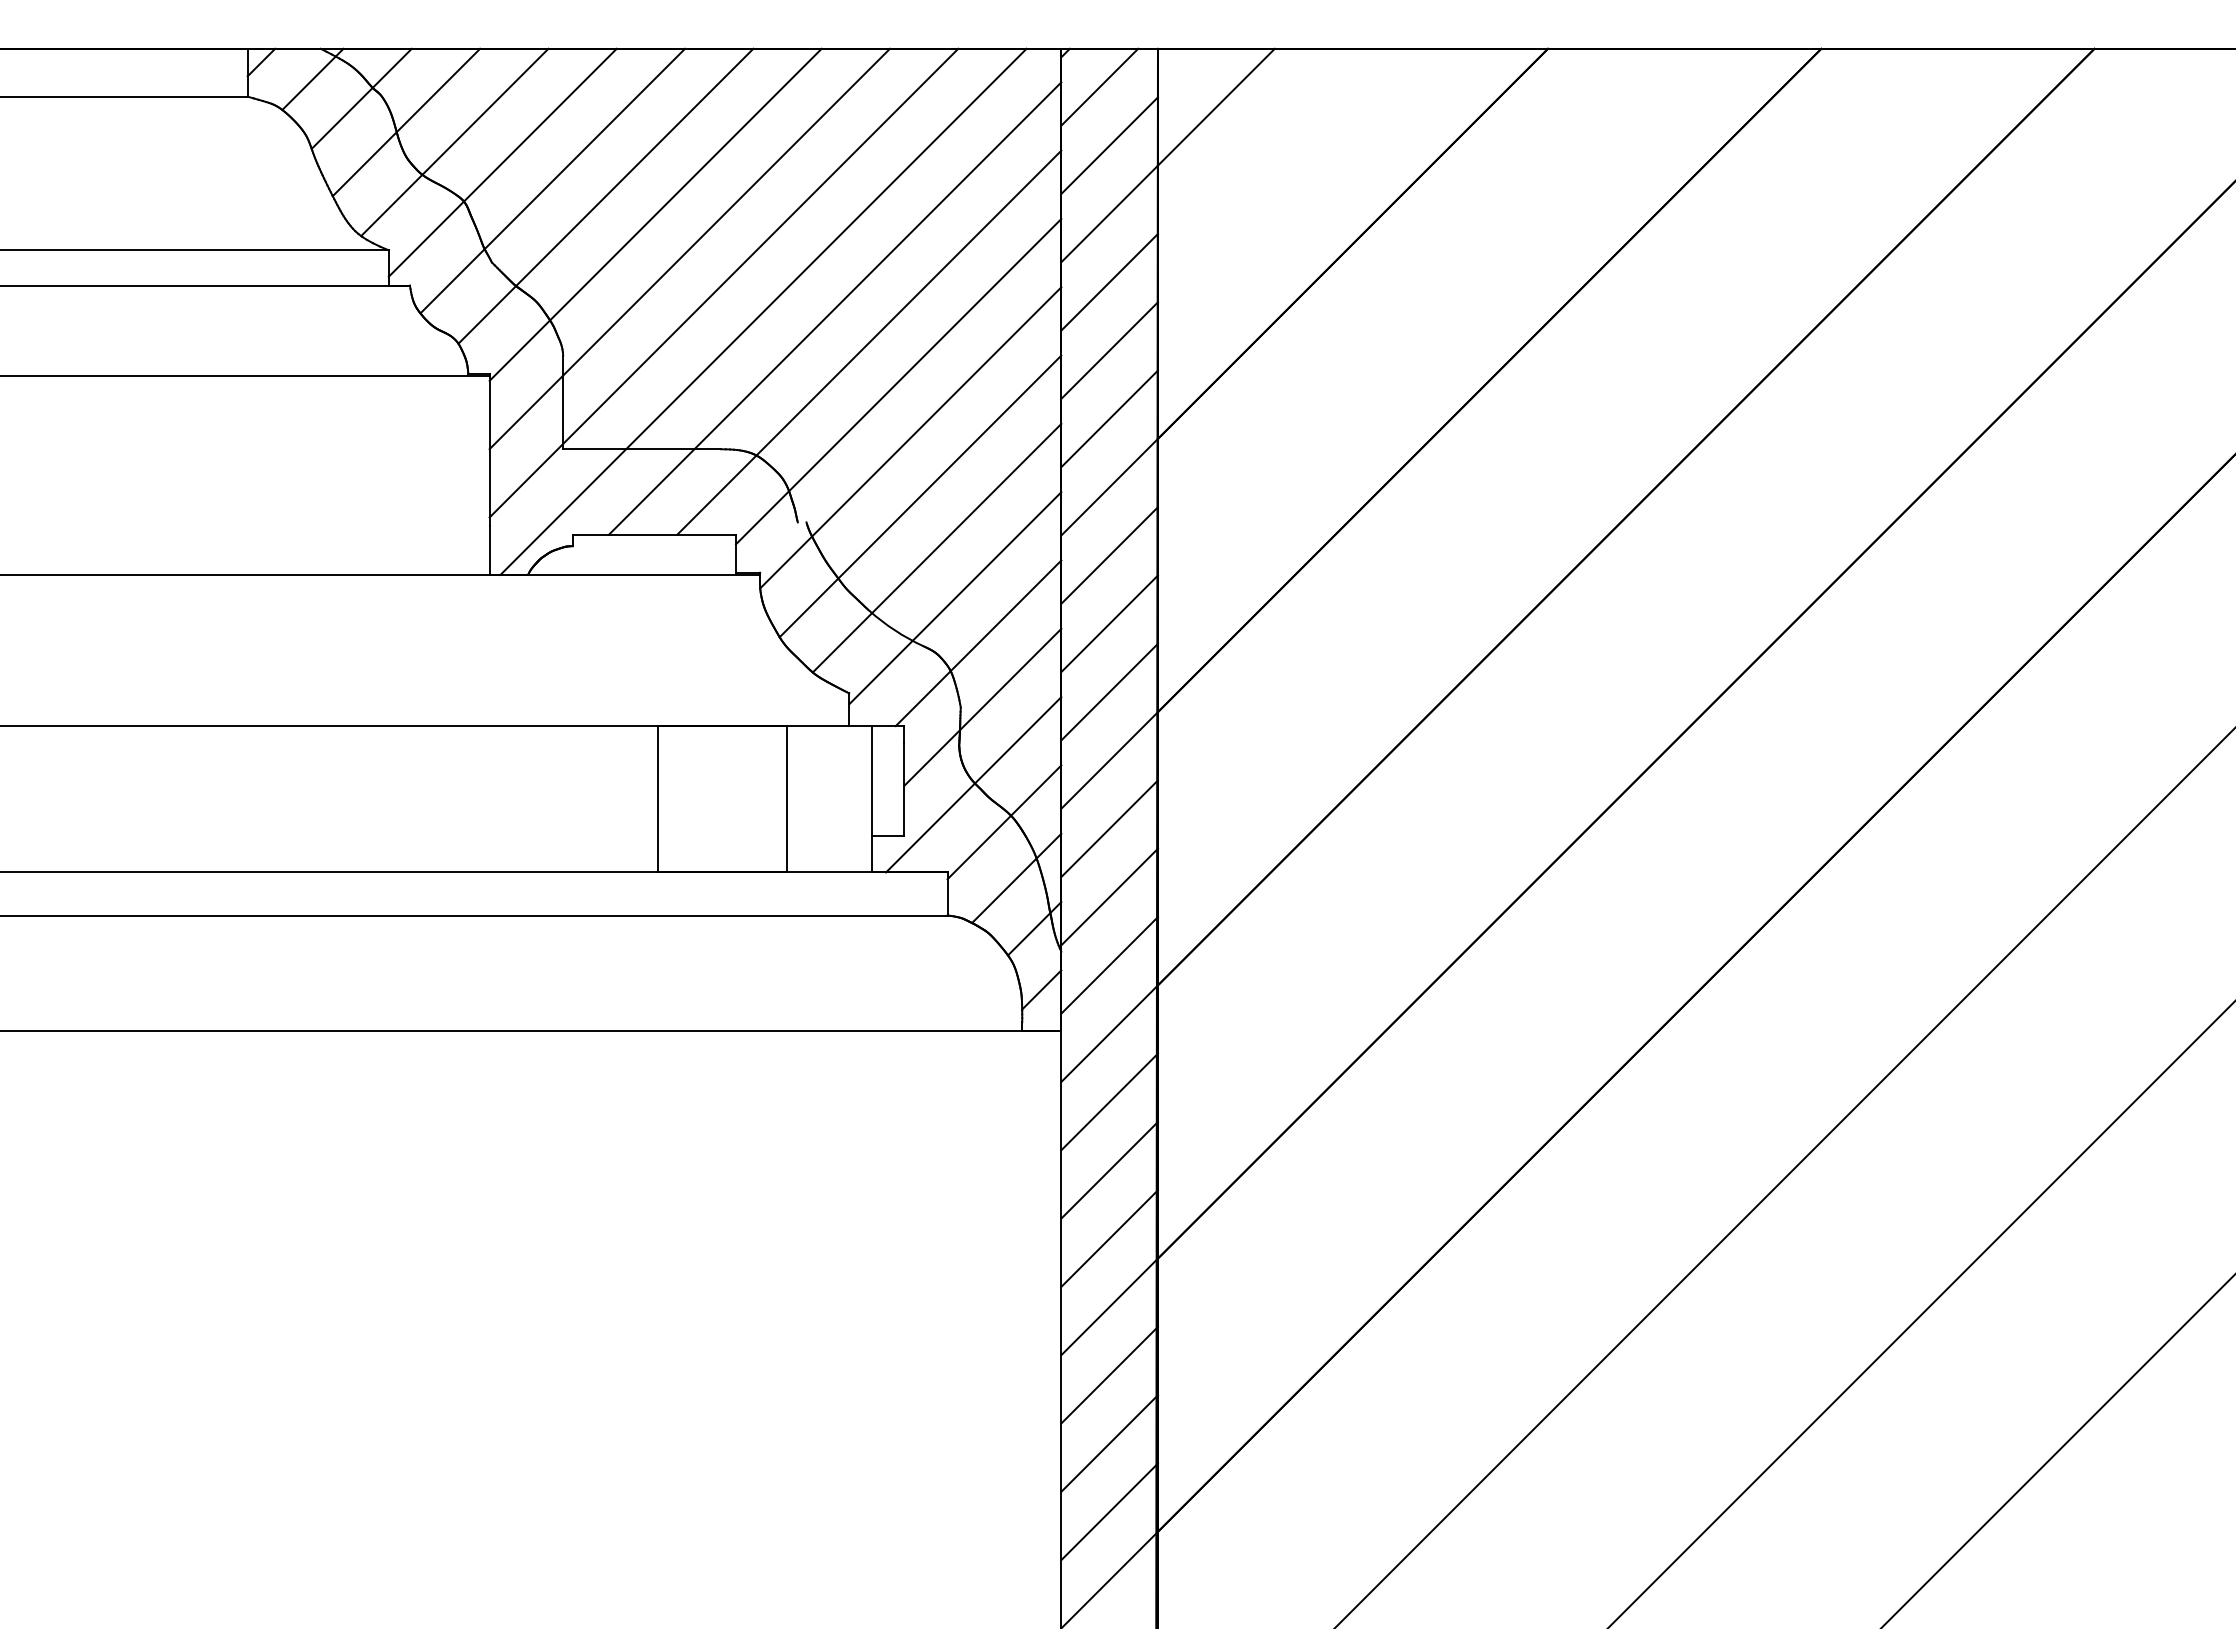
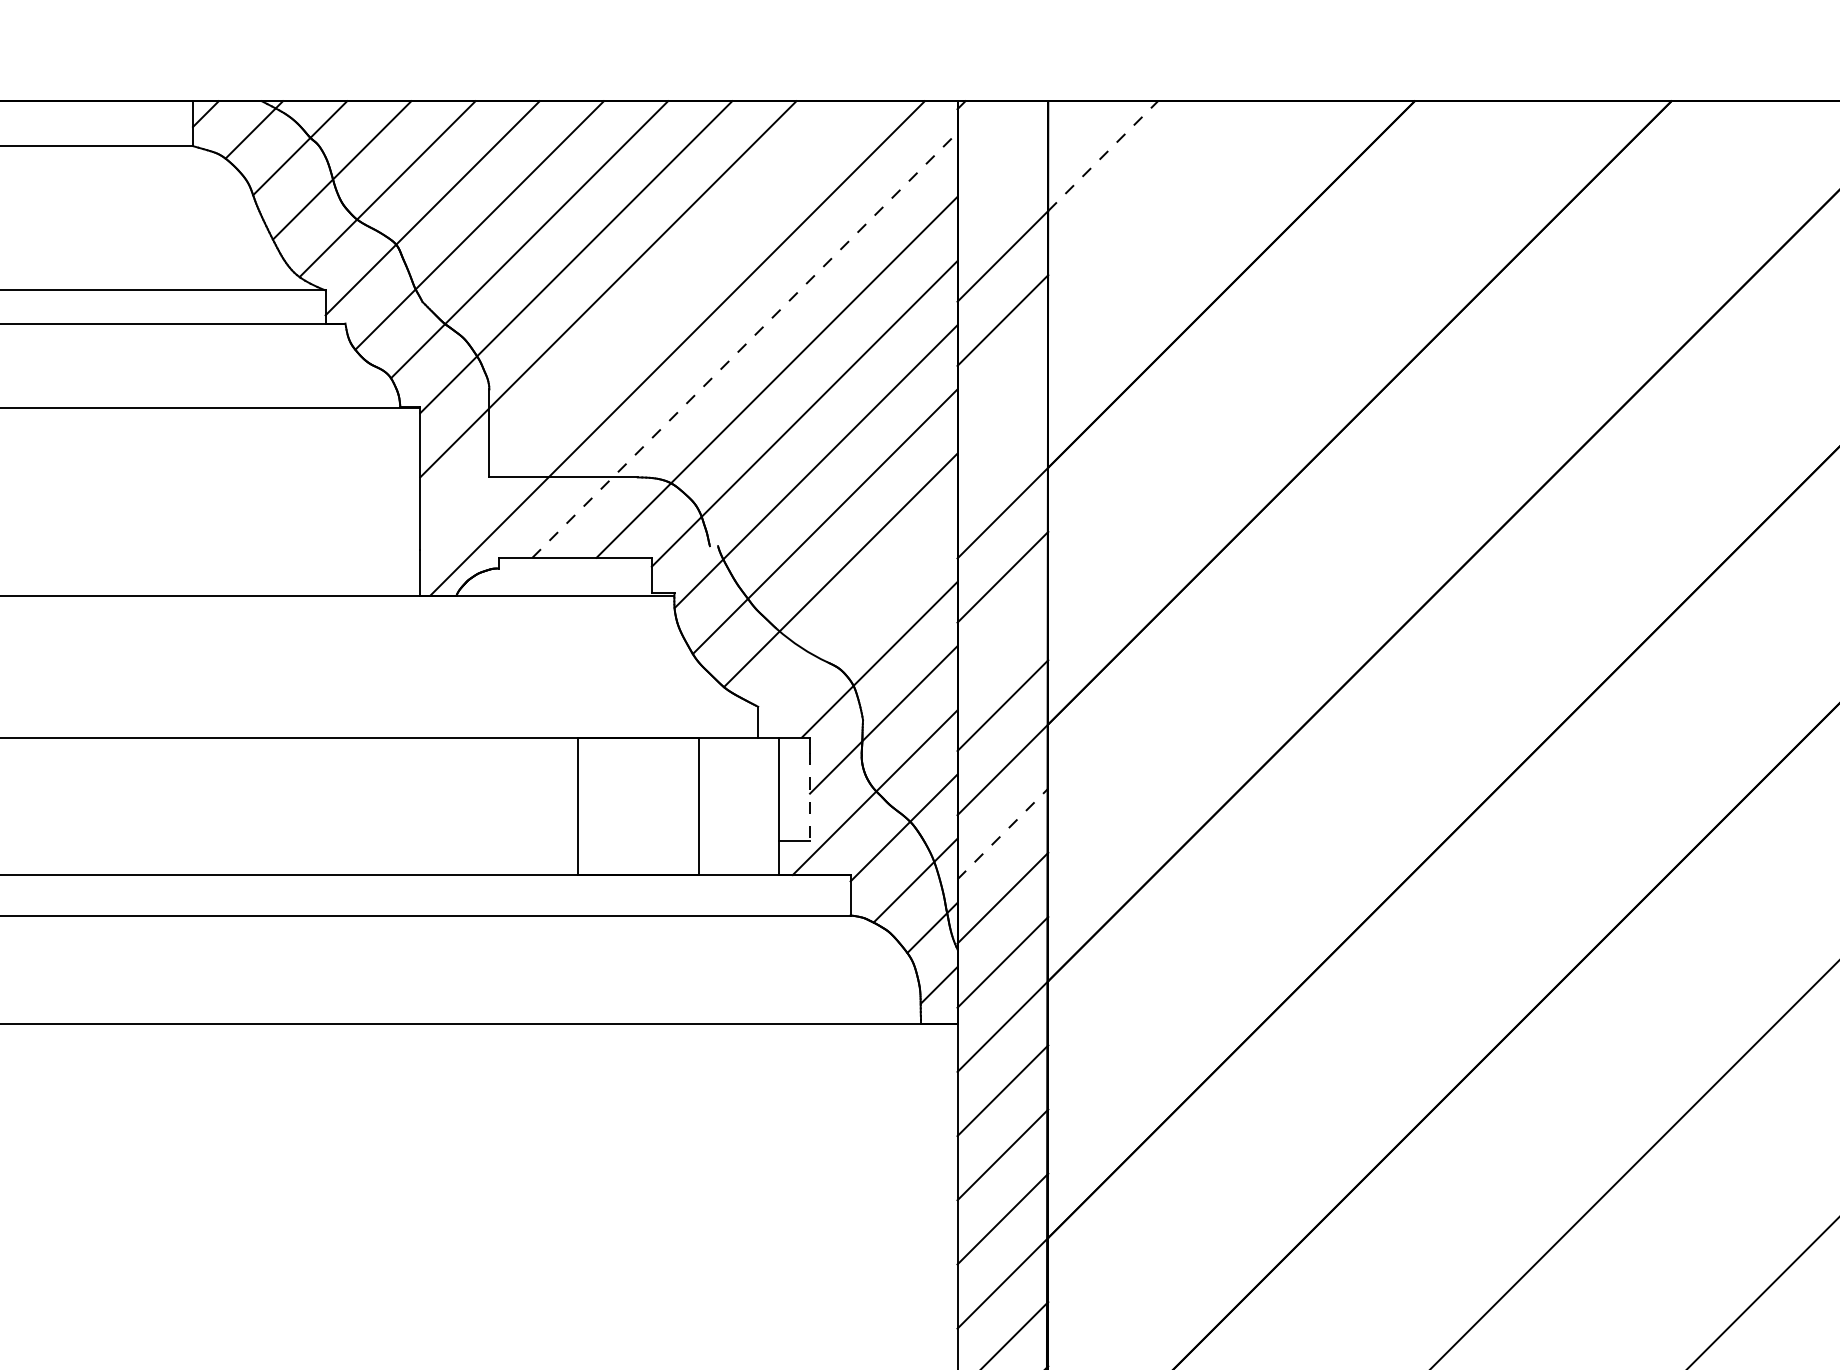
line: (1099, 86) -> (993, 136), removed
line: (1216, 107) -> (1103, 156), solid -> dashed
line: (1109, 145) -> (1002, 192), removed
line: (723, 282) -> (640, 320), removed
line: (835, 308) -> (745, 345), solid -> dashed
line: (1109, 350) -> (1002, 384), removed
line: (1109, 418) -> (1002, 448), removed
line: (955, 598) -> (858, 617), removed
line: (1109, 623) -> (1002, 641), removed
line: (904, 789) -> (810, 797), solid -> dashed
line: (1110, 828) -> (1003, 833), solid -> dashed

